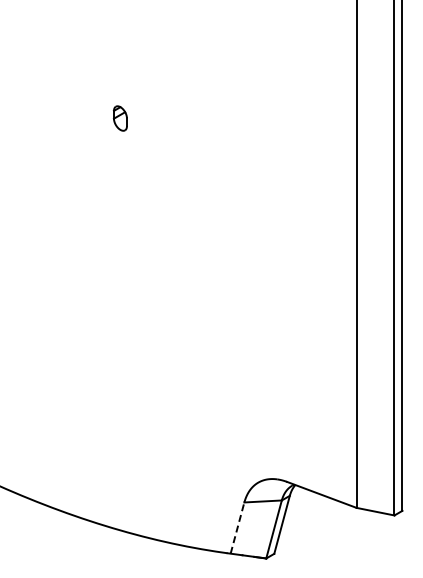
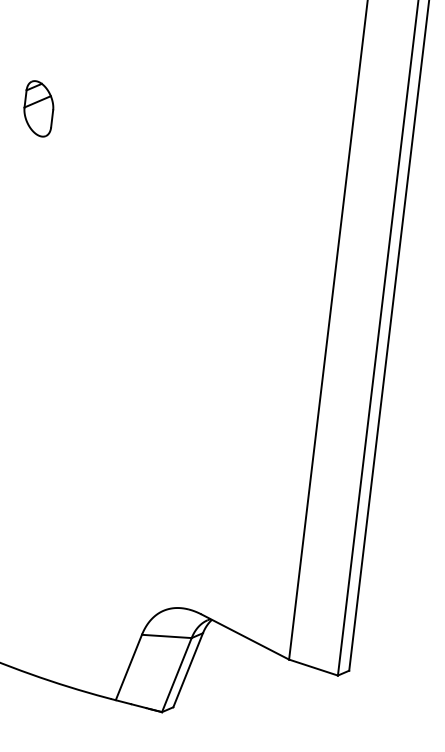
part: (120, 118) -> (38, 108), size x1.67
line: (237, 528) -> (128, 668), dashed -> solid

